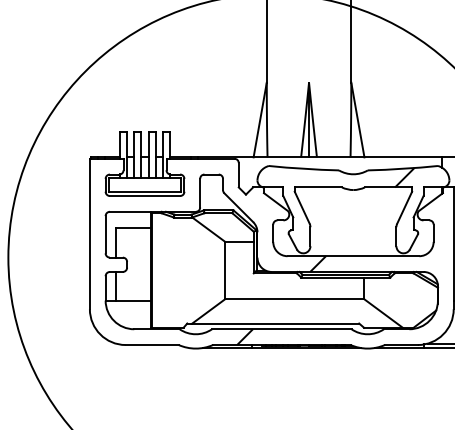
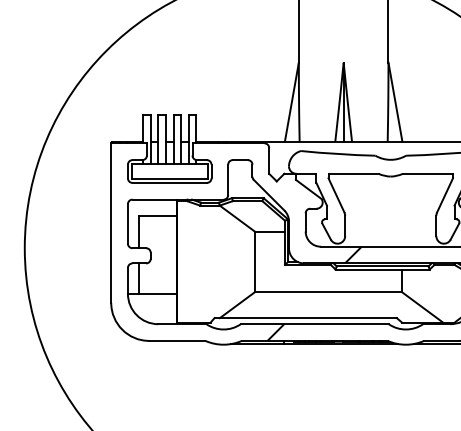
hatch: (404, 177) -> (444, 163), removed

